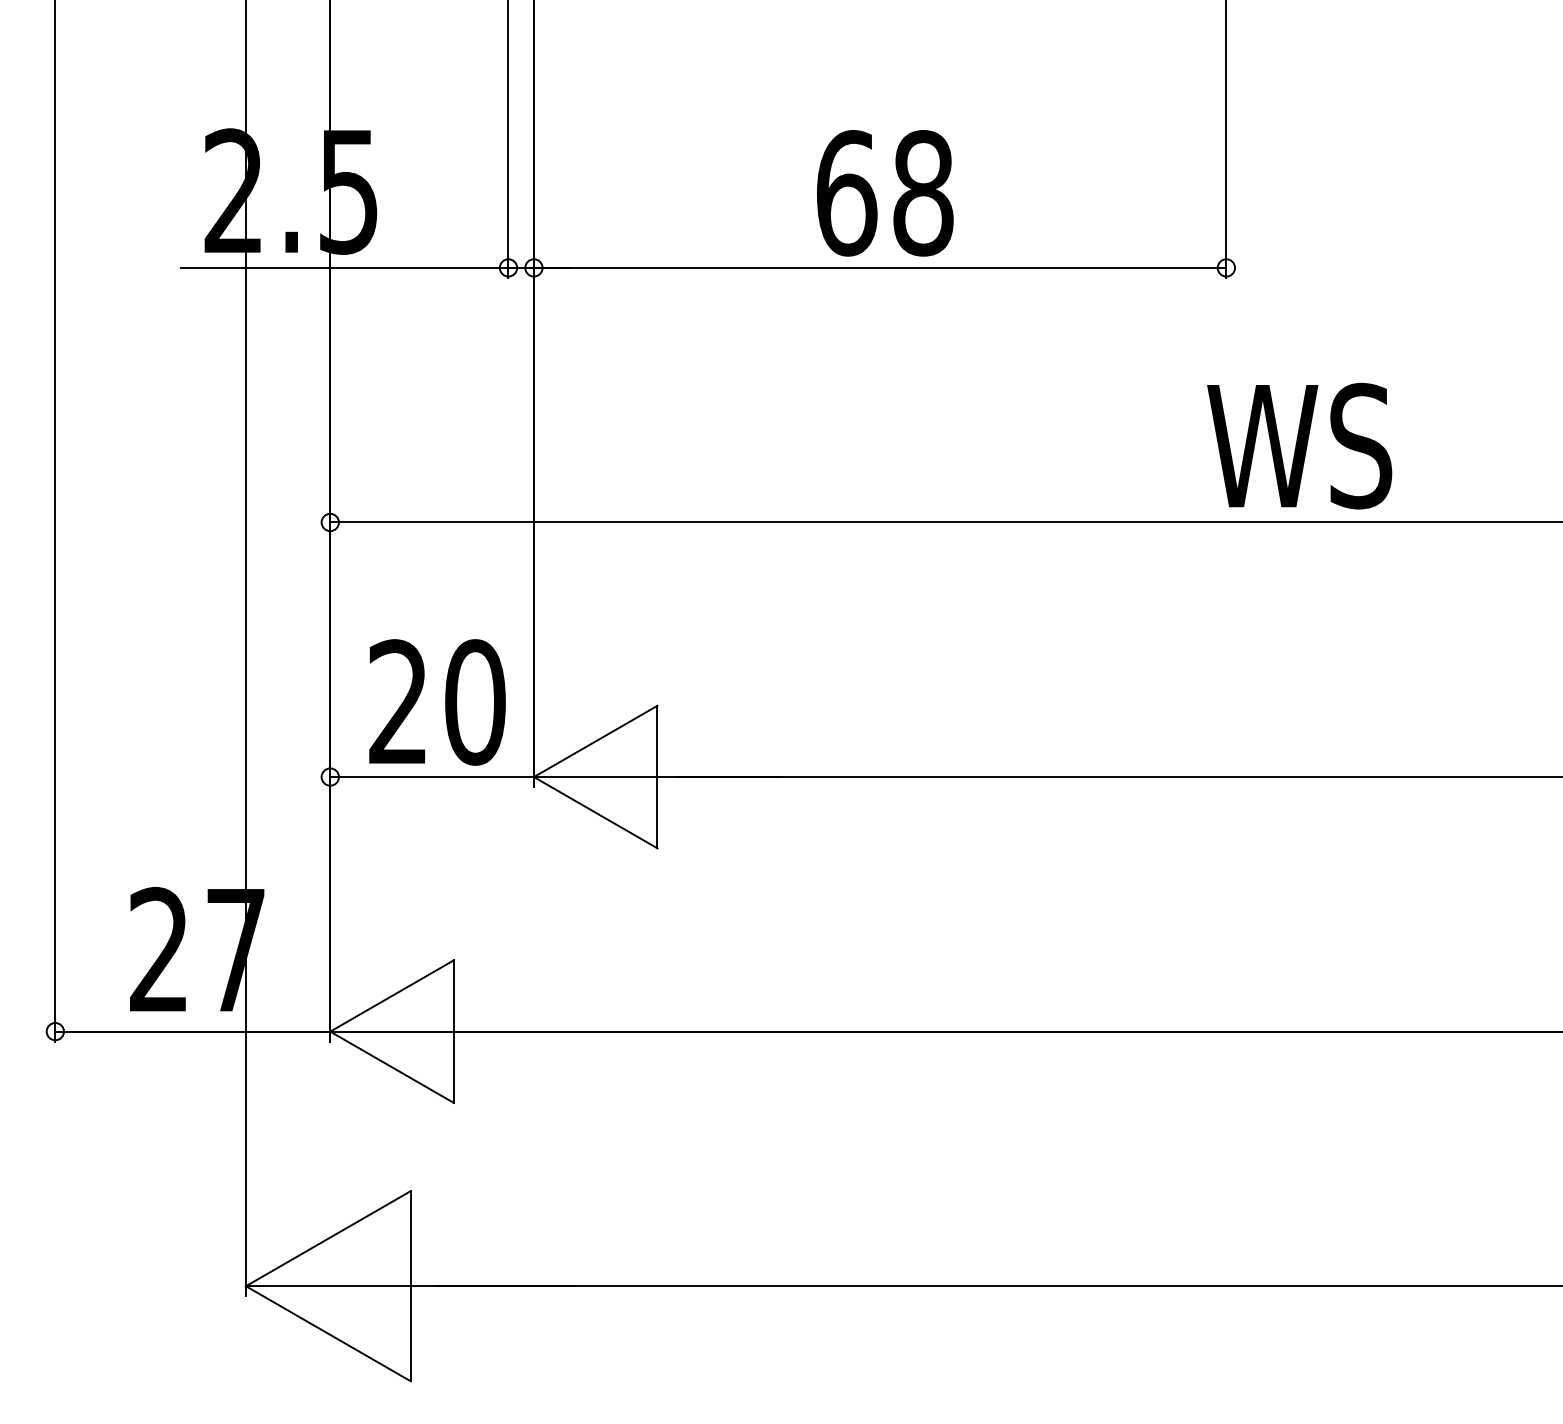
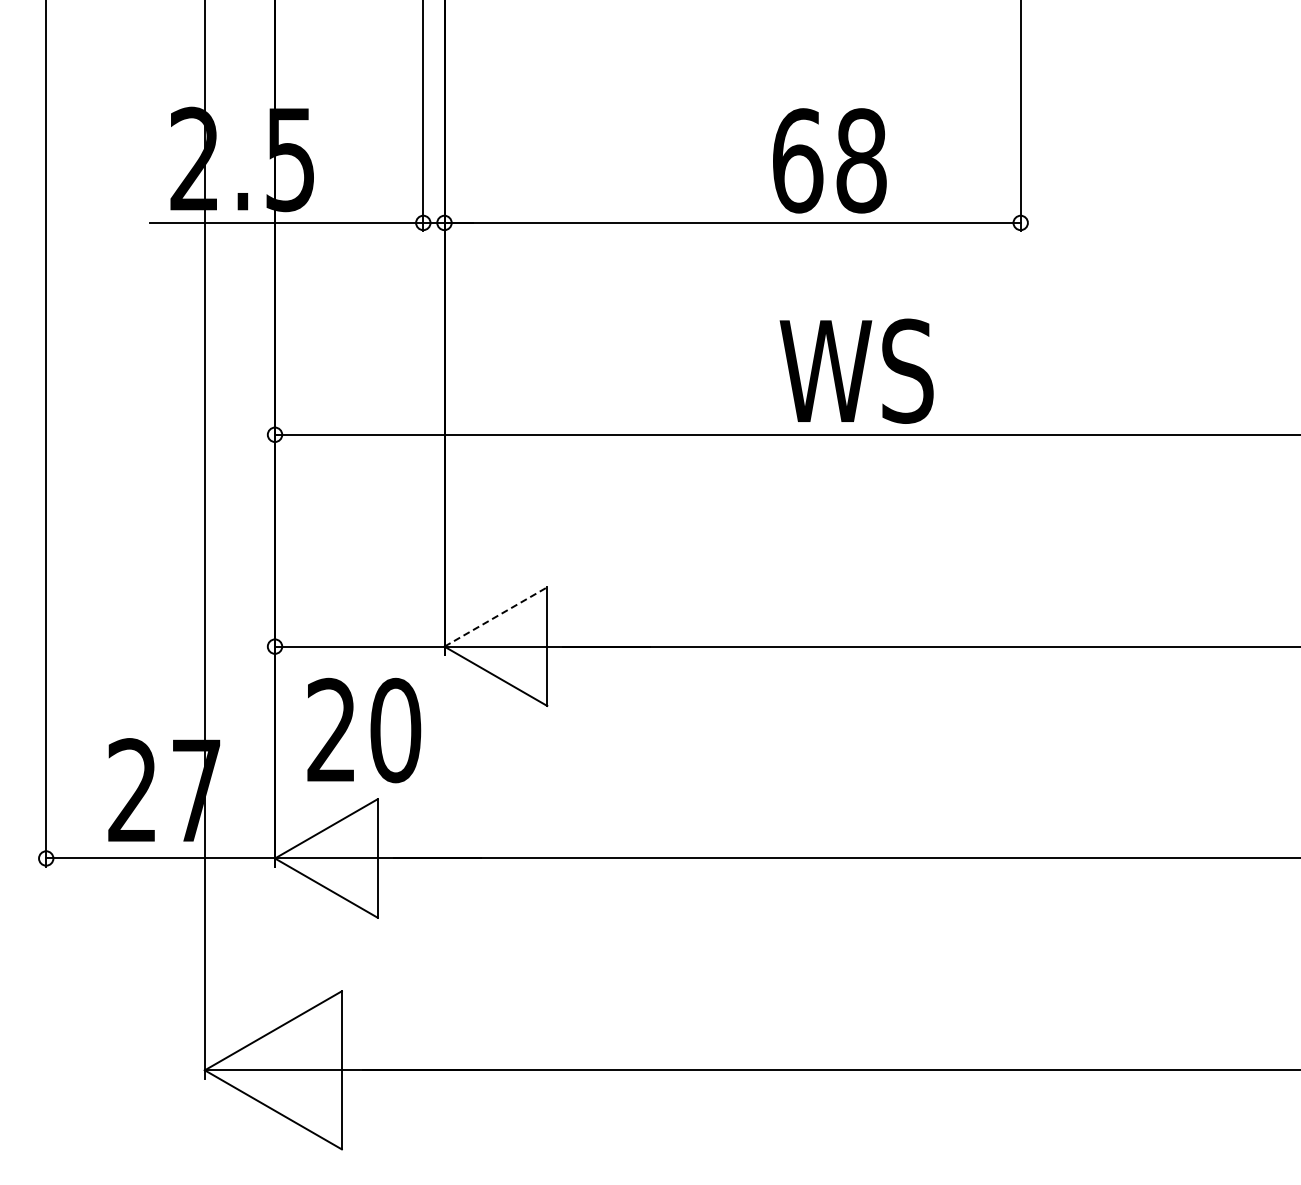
text: (884, 192) -> (829, 160), moved
text: (1299, 445) -> (856, 370), moved
text: (437, 702) -> (364, 730), moved
line: (596, 740) -> (496, 616), solid -> dashed

